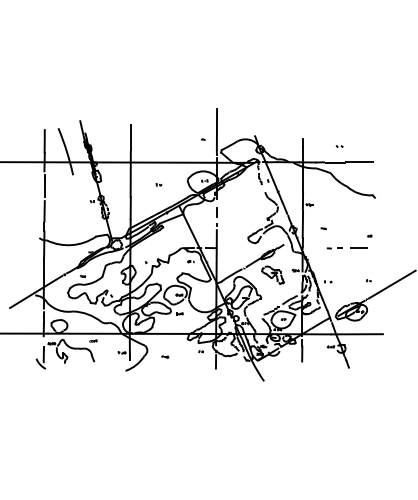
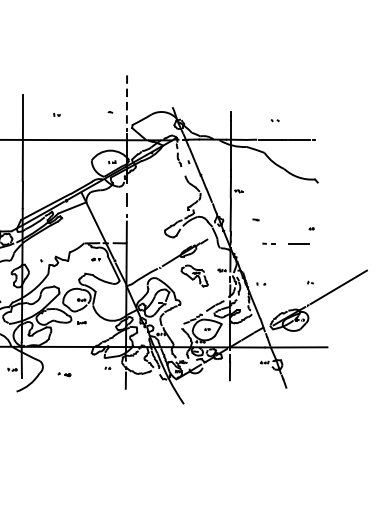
line: (216, 131) -> (126, 102), solid -> dashed
part: (158, 184) -> (56, 114), moved
part: (334, 248) -> (268, 243), size x0.7
part: (165, 356) -> (64, 374), size x1.6

